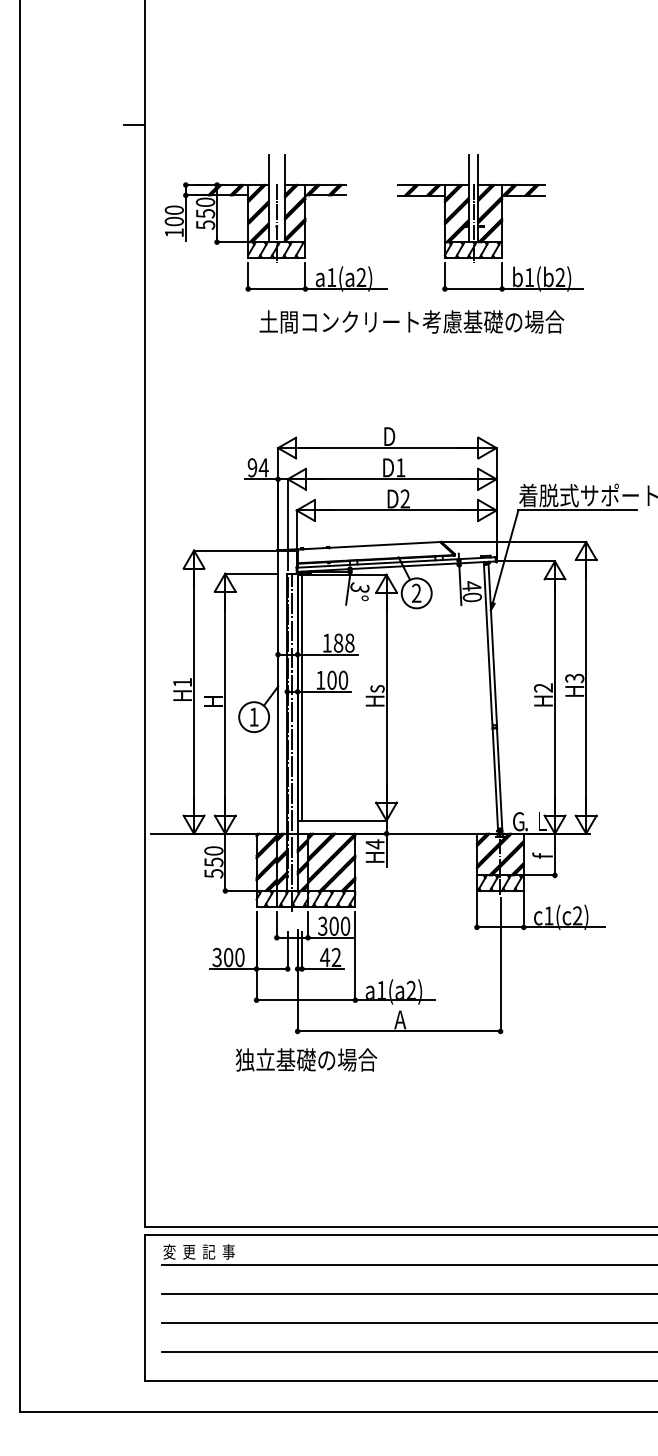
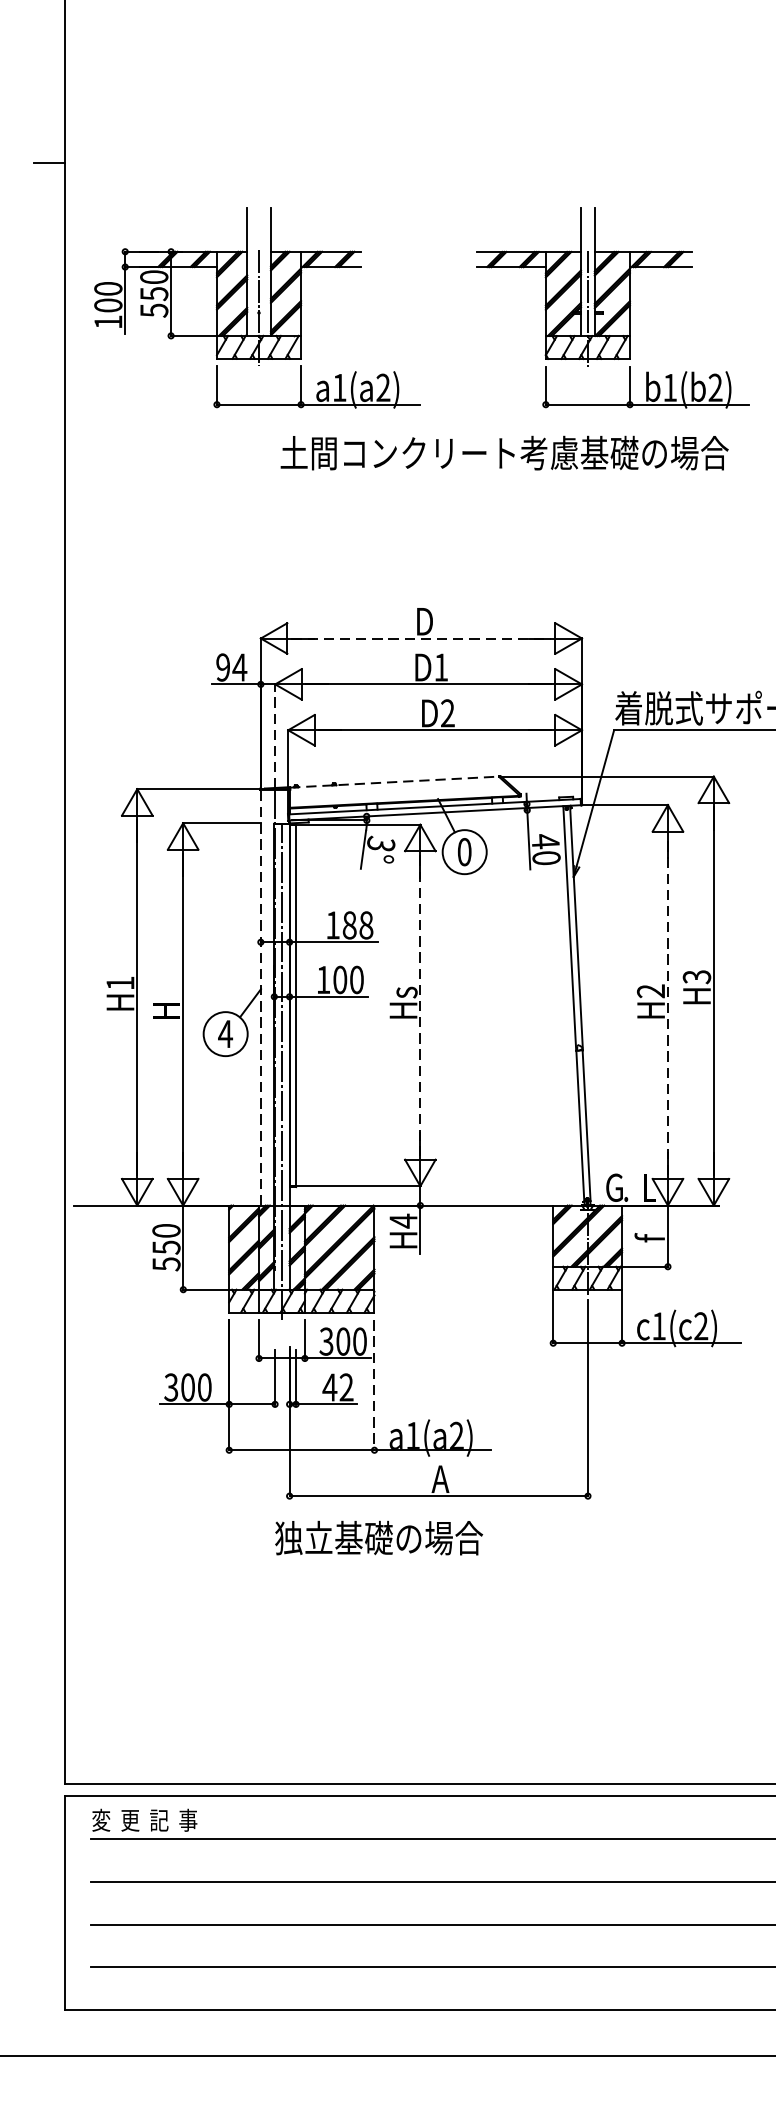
part: (490, 222) -> (612, 306), moved
text: (411, 321) -> (504, 452), moved
line: (387, 448) -> (421, 639), solid -> dashed
line: (287, 514) -> (274, 736), solid -> dashed
line: (369, 545) -> (395, 781), solid -> dashed
text: (416, 592) -> (464, 850), 2 -> 0
line: (278, 691) -> (261, 996), solid -> dashed
line: (554, 697) -> (667, 1005), solid -> dashed
line: (386, 698) -> (420, 1006), solid -> dashed
text: (254, 716) -> (226, 1033), 1 -> 4
line: (355, 956) -> (374, 1386), solid -> dashed
text: (306, 1059) -> (379, 1537), moved

